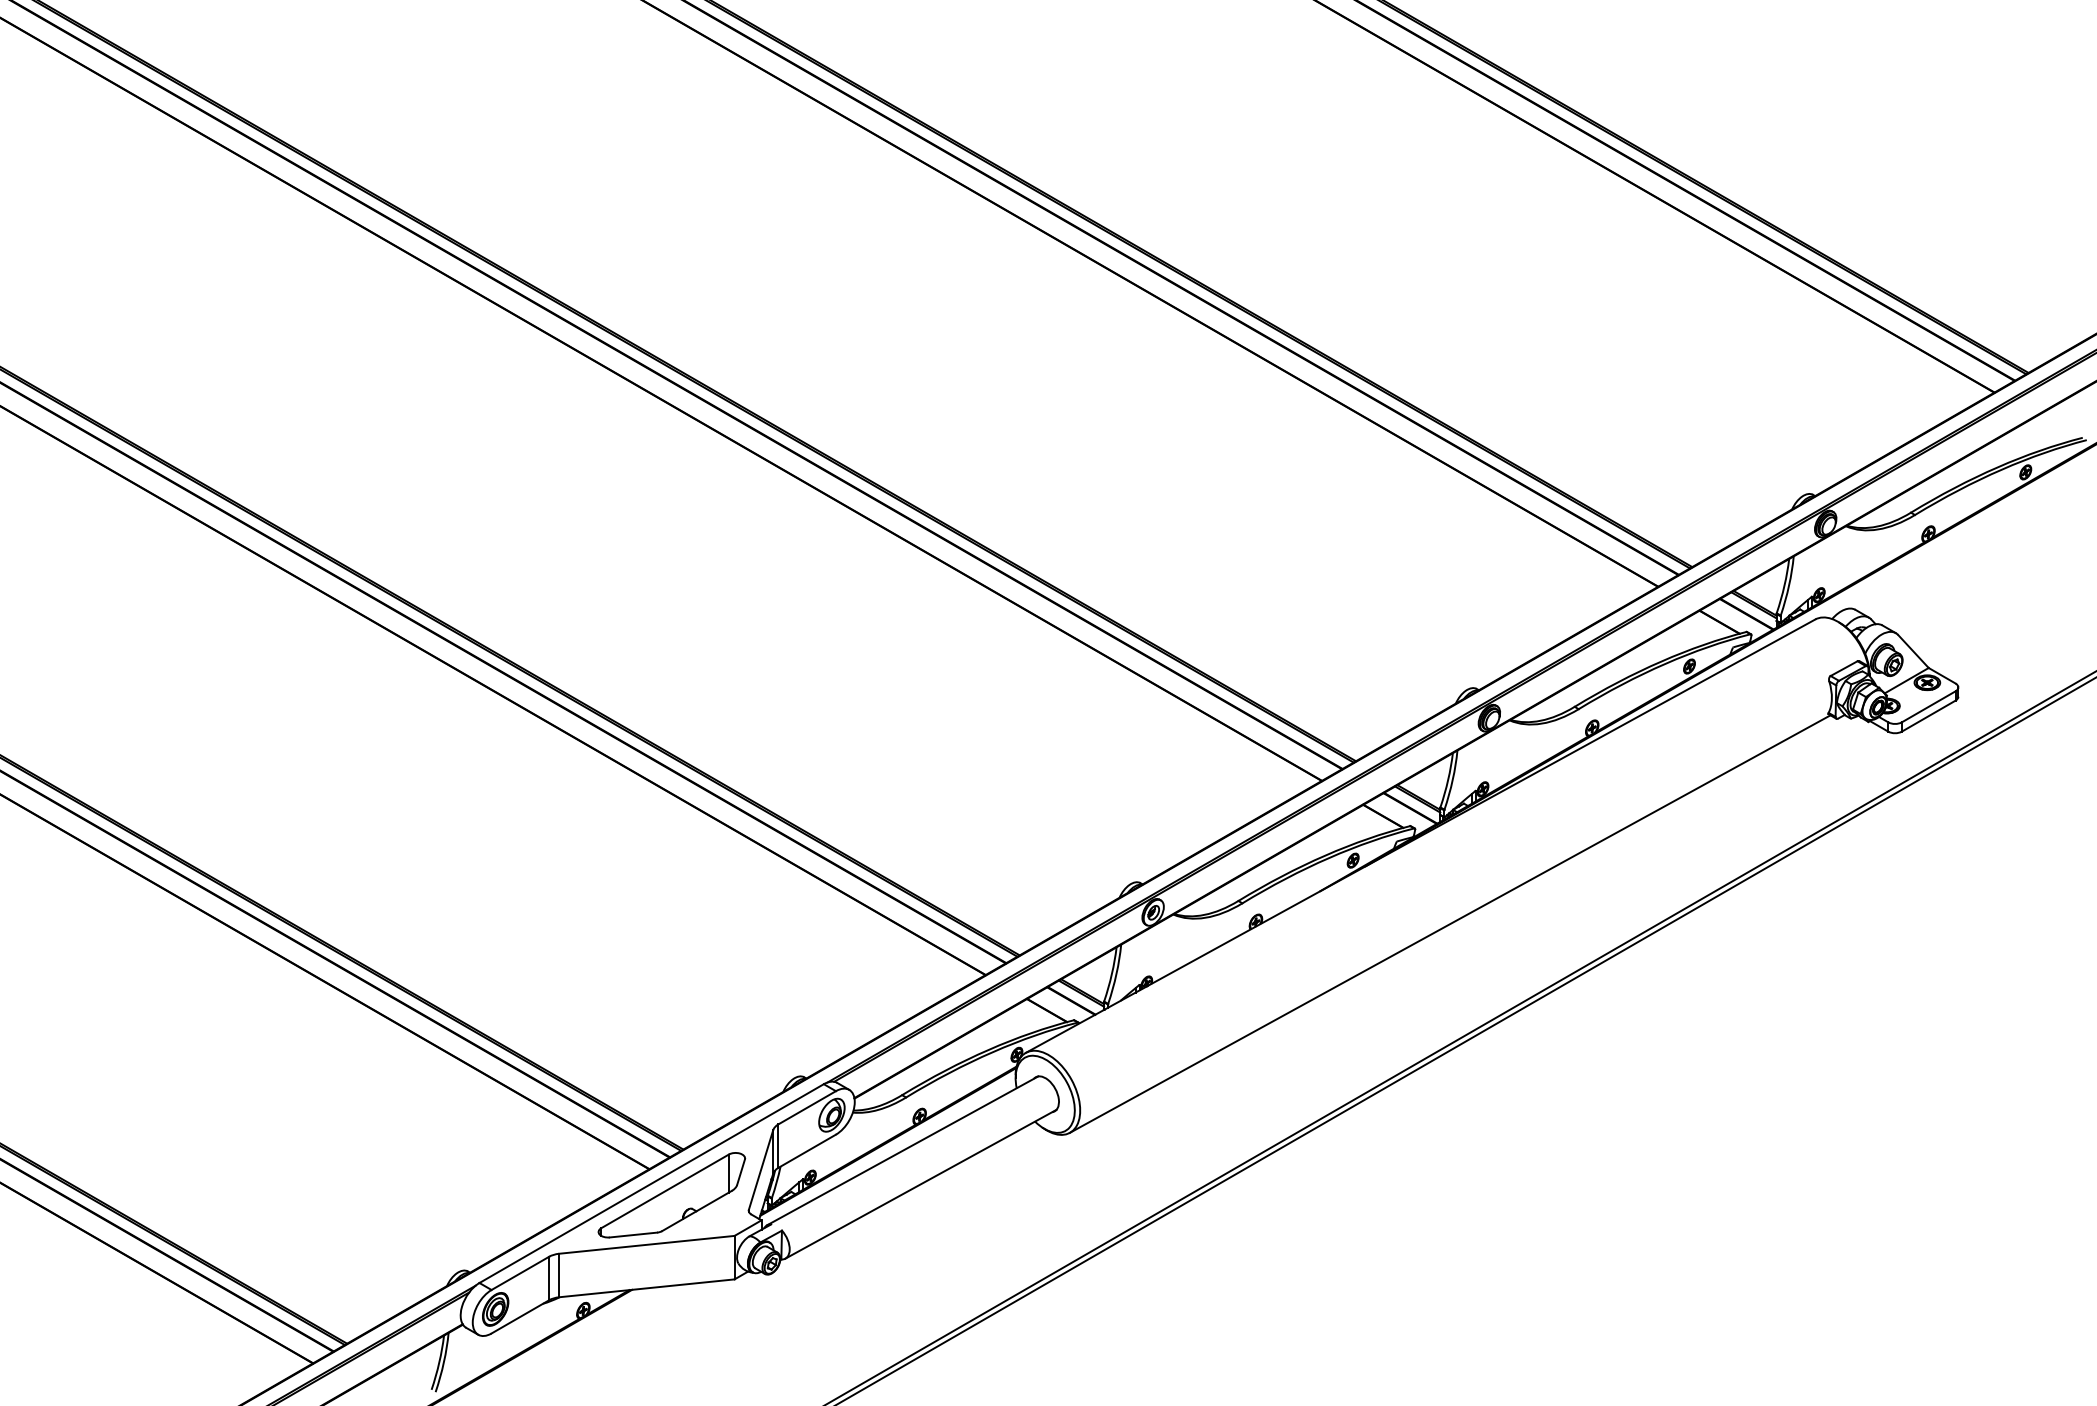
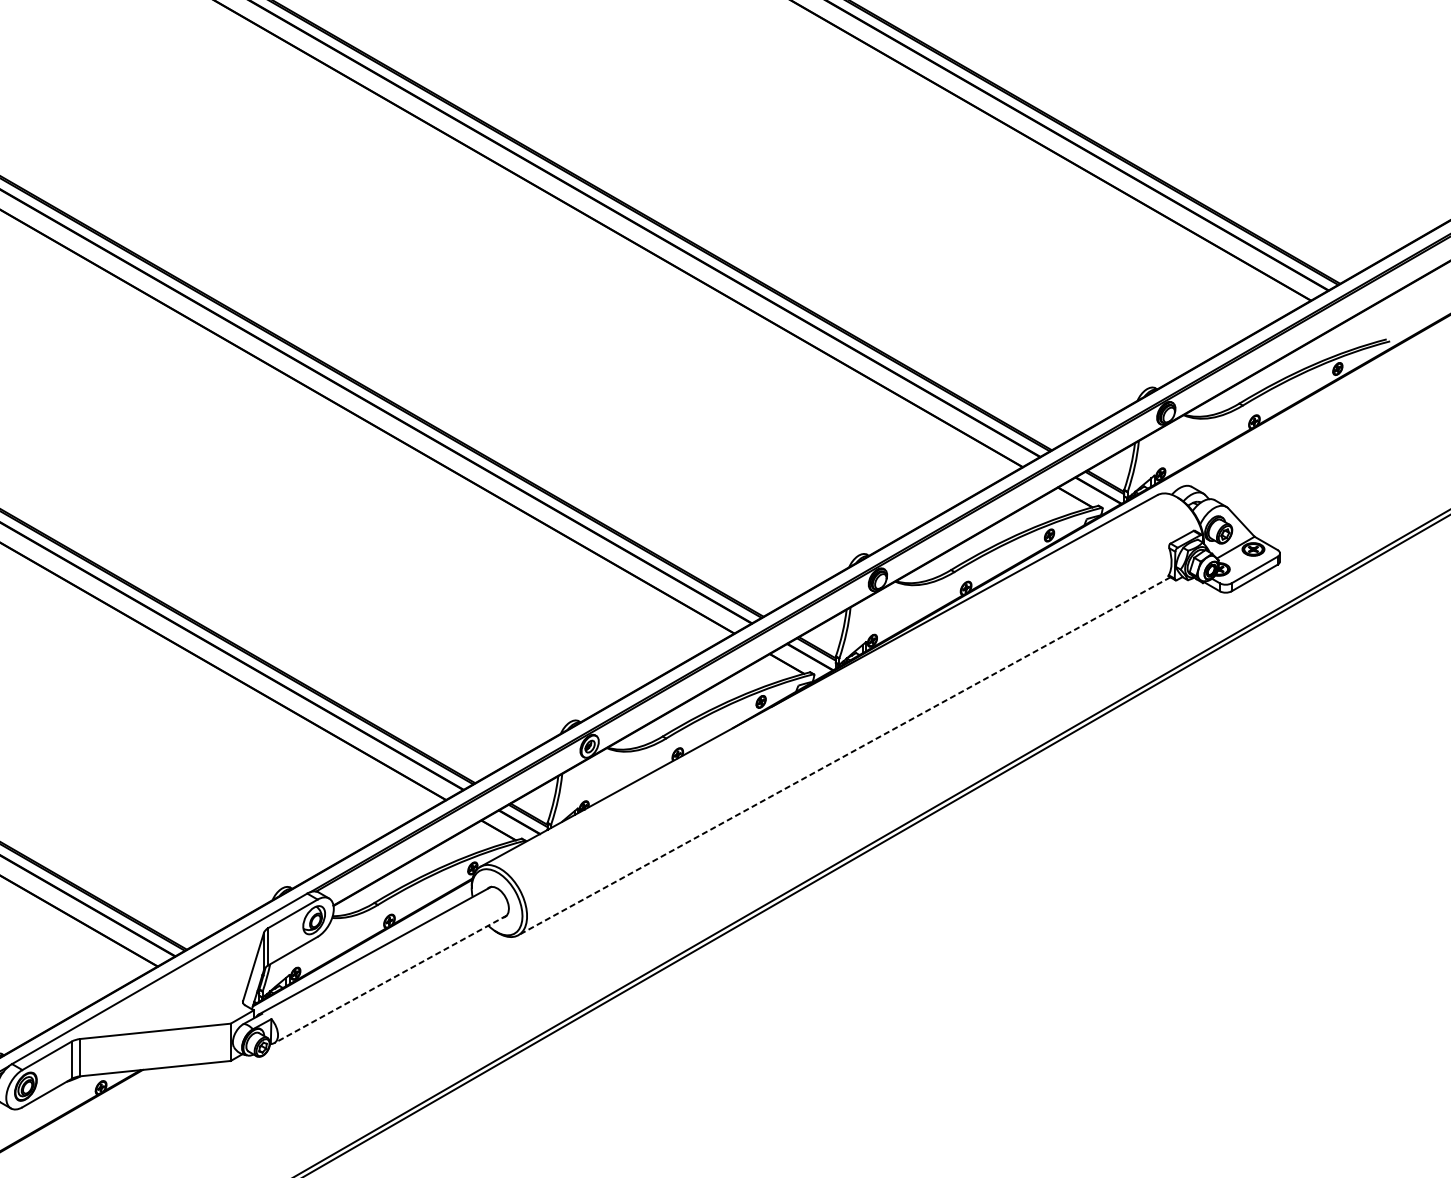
line: (1450, 924) -> (844, 756), solid -> dashed
line: (921, 1184) -> (391, 979), solid -> dashed
part: (671, 1195) -> (176, 989), removed

